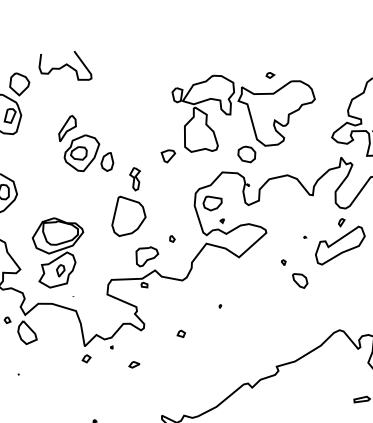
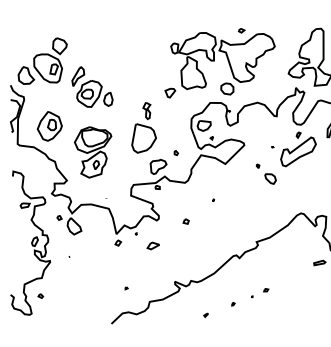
curve: (65, 65) -> (92, 30), removed
part: (86, 143) -> (92, 86), moved
part: (57, 253) -> (93, 152), moved
part: (133, 364) -> (152, 245), size x1.6

